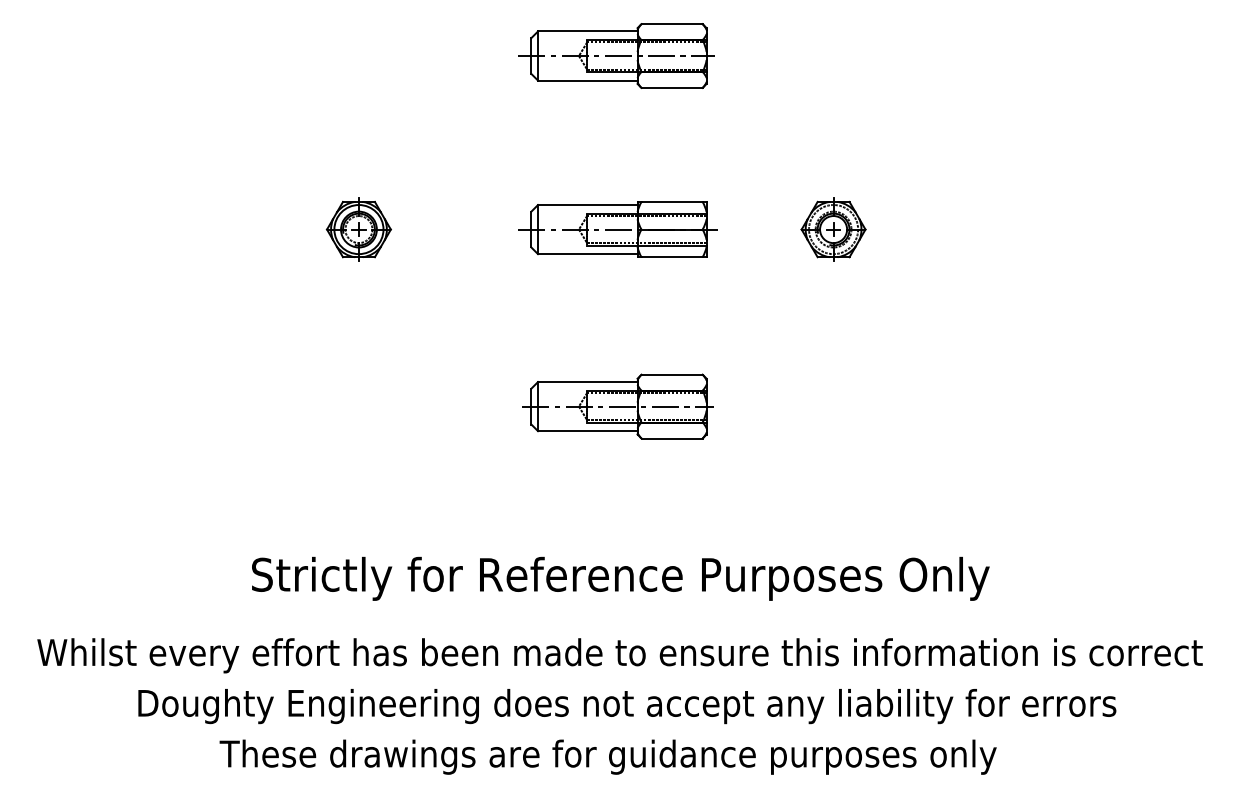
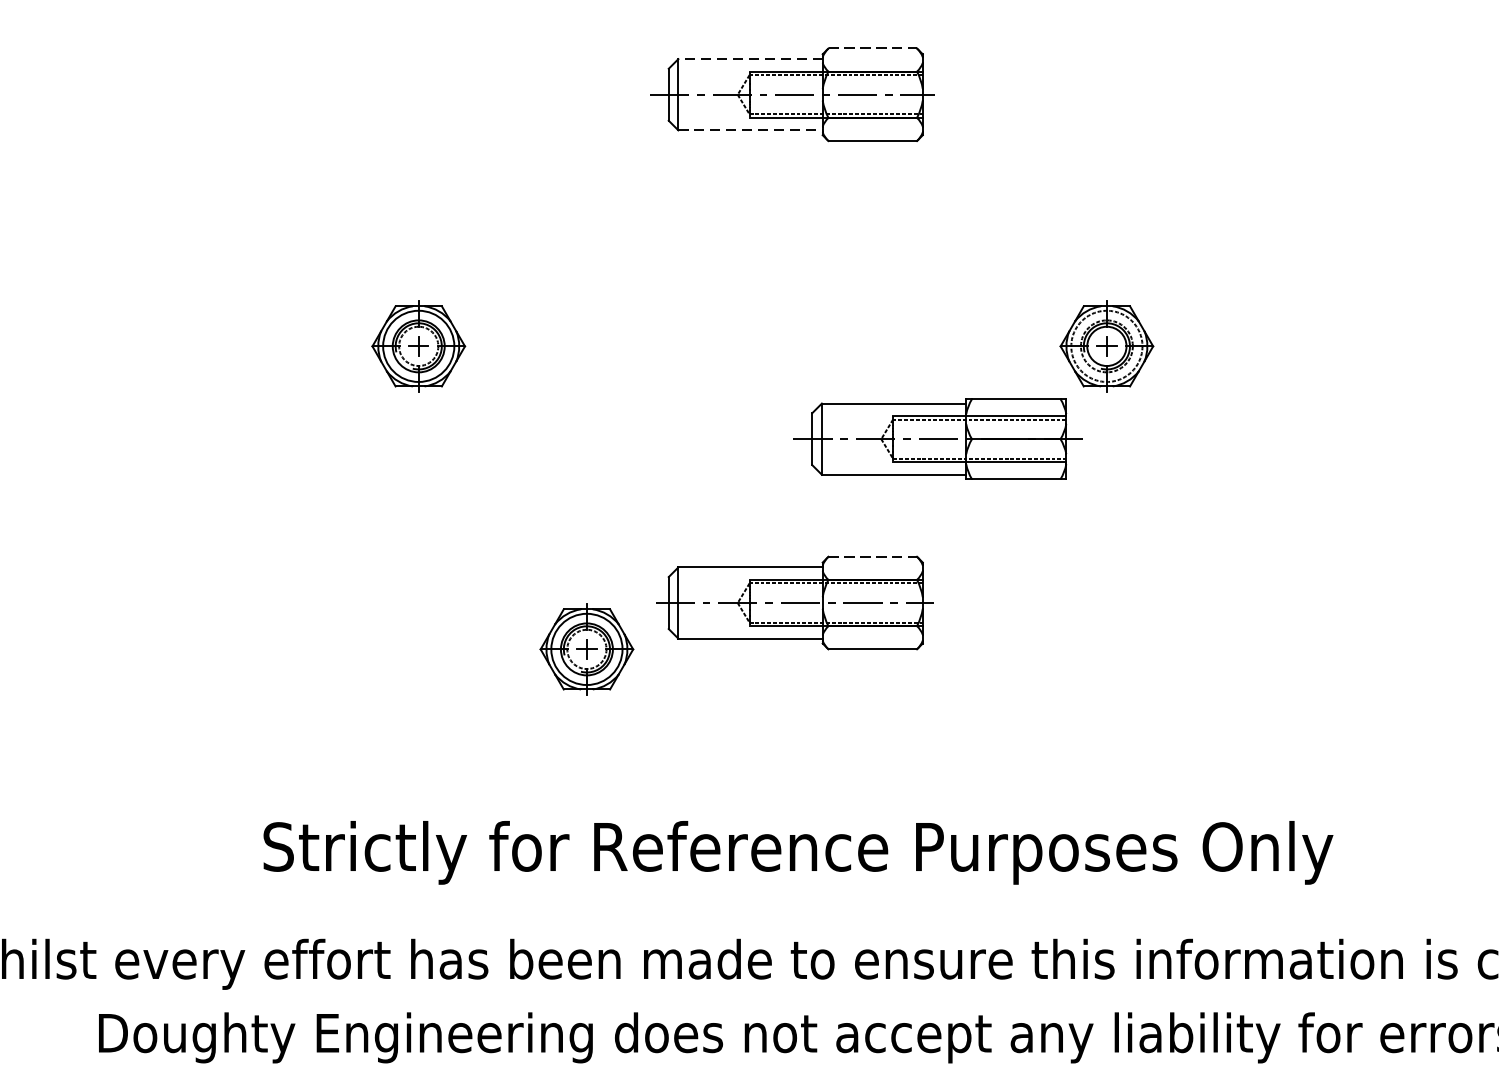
line: (672, 24) -> (873, 49), solid -> dashed
line: (587, 31) -> (750, 59), solid -> dashed
line: (587, 80) -> (750, 130), solid -> dashed
part: (617, 229) -> (937, 439), moved
line: (672, 374) -> (873, 556), solid -> dashed
part: (474, 438) -> (586, 649), added

